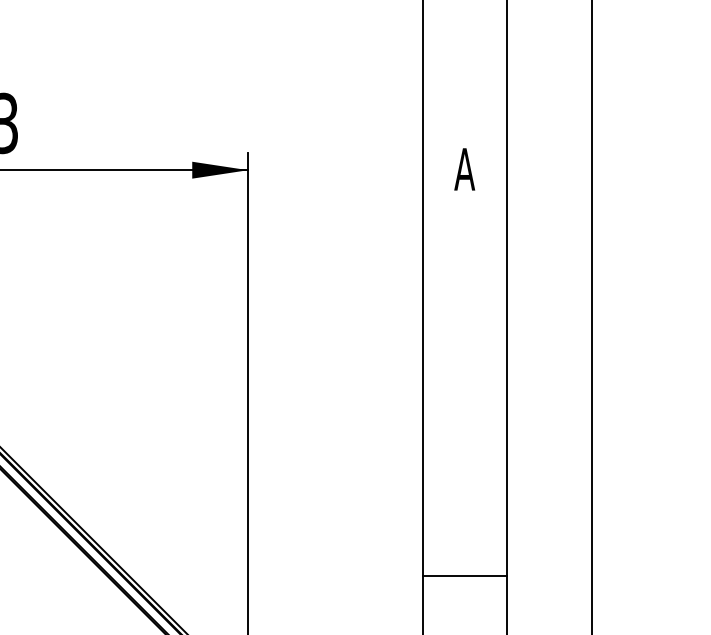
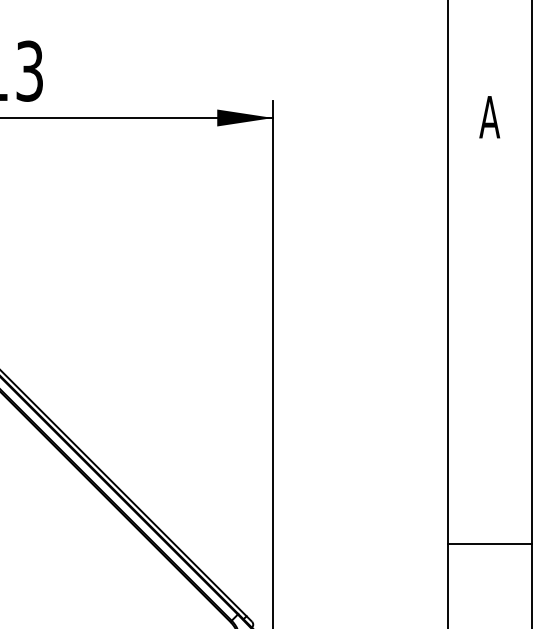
line: (464, 575) -> (489, 544), moved

